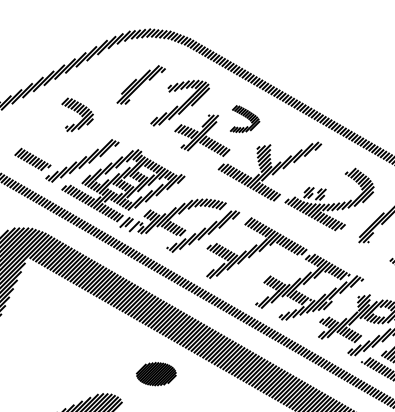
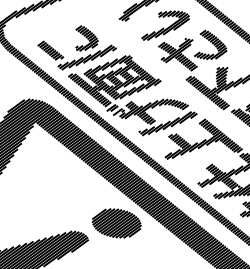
part: (77, 114) -> (86, 39), moved
part: (244, 118) -> (211, 45), size x1.43
part: (156, 373) -> (116, 222), size x1.67

